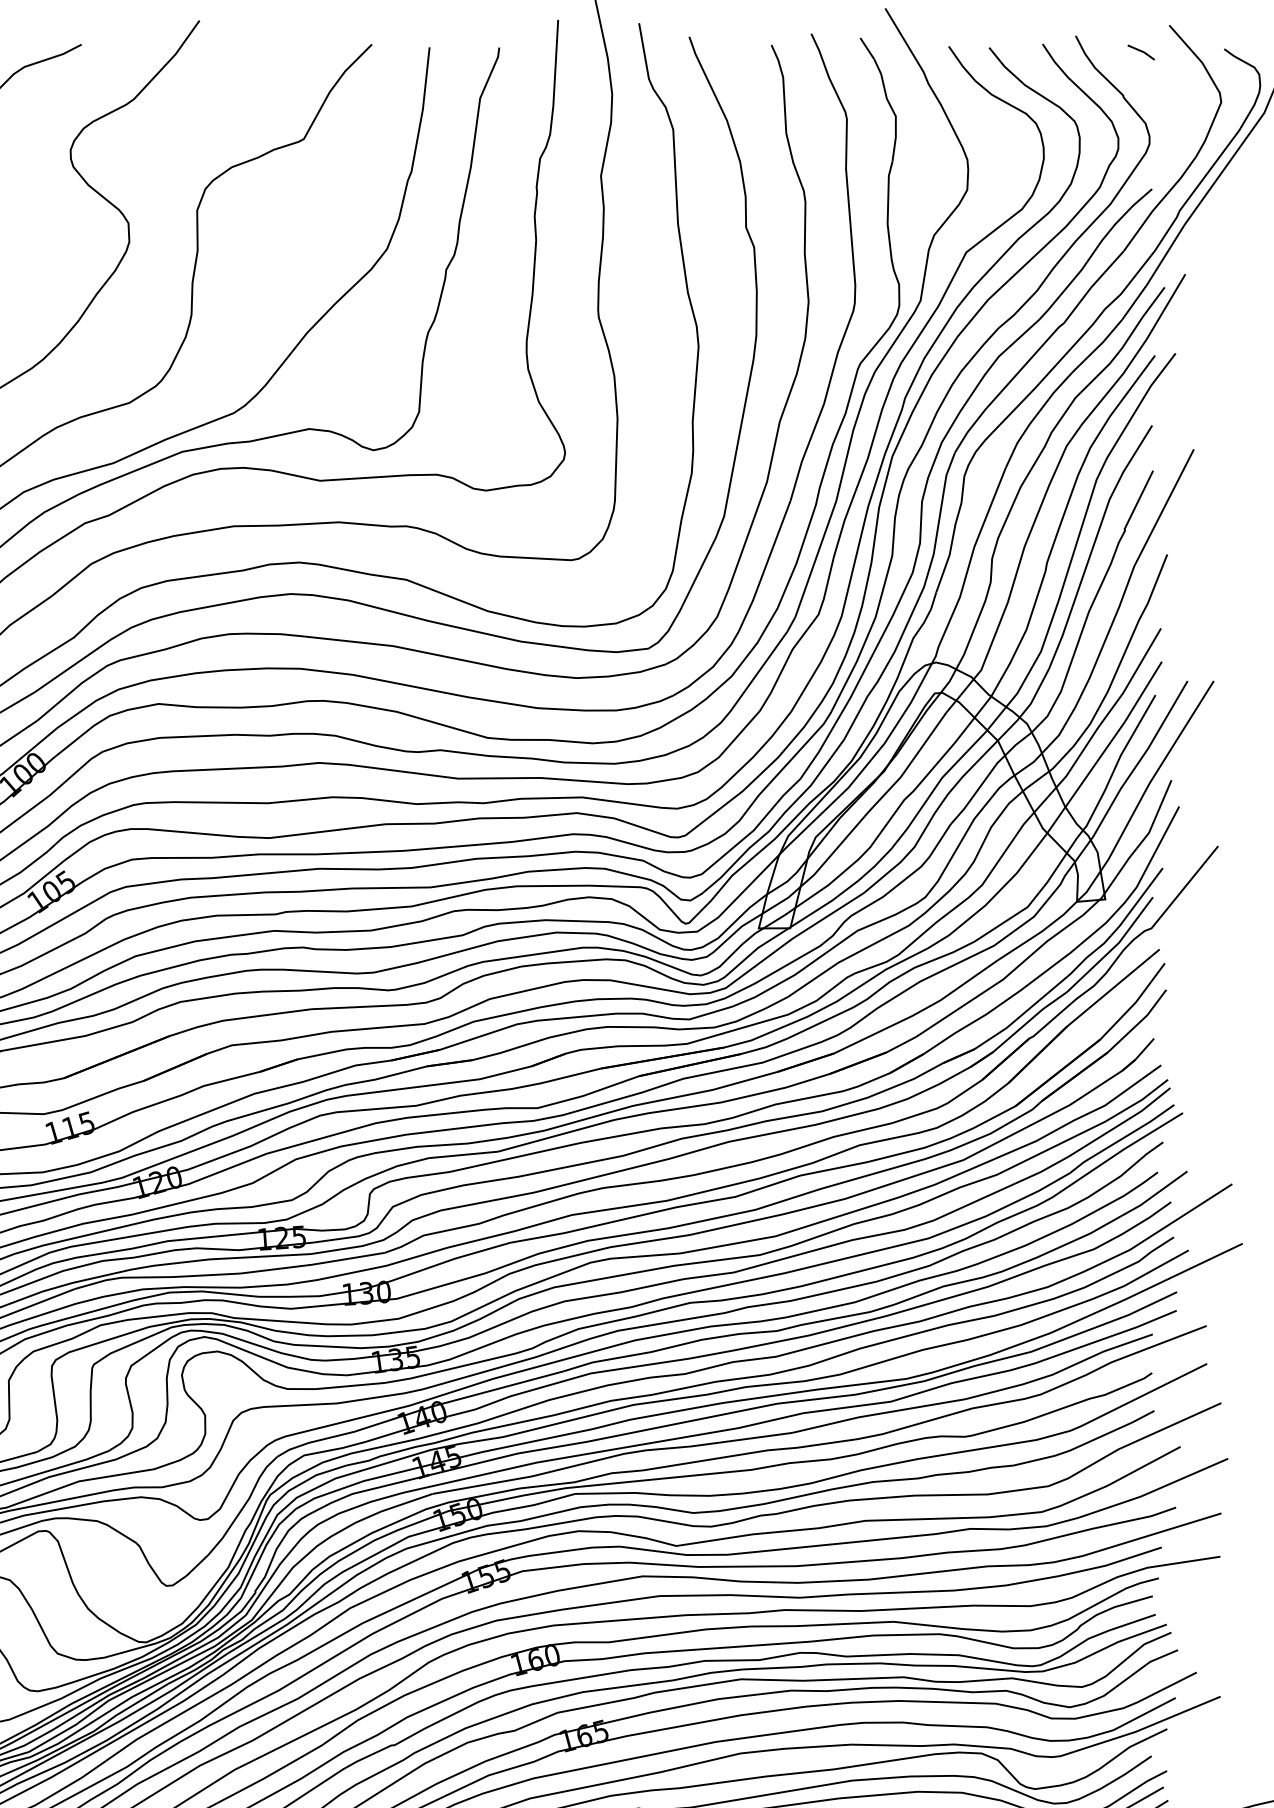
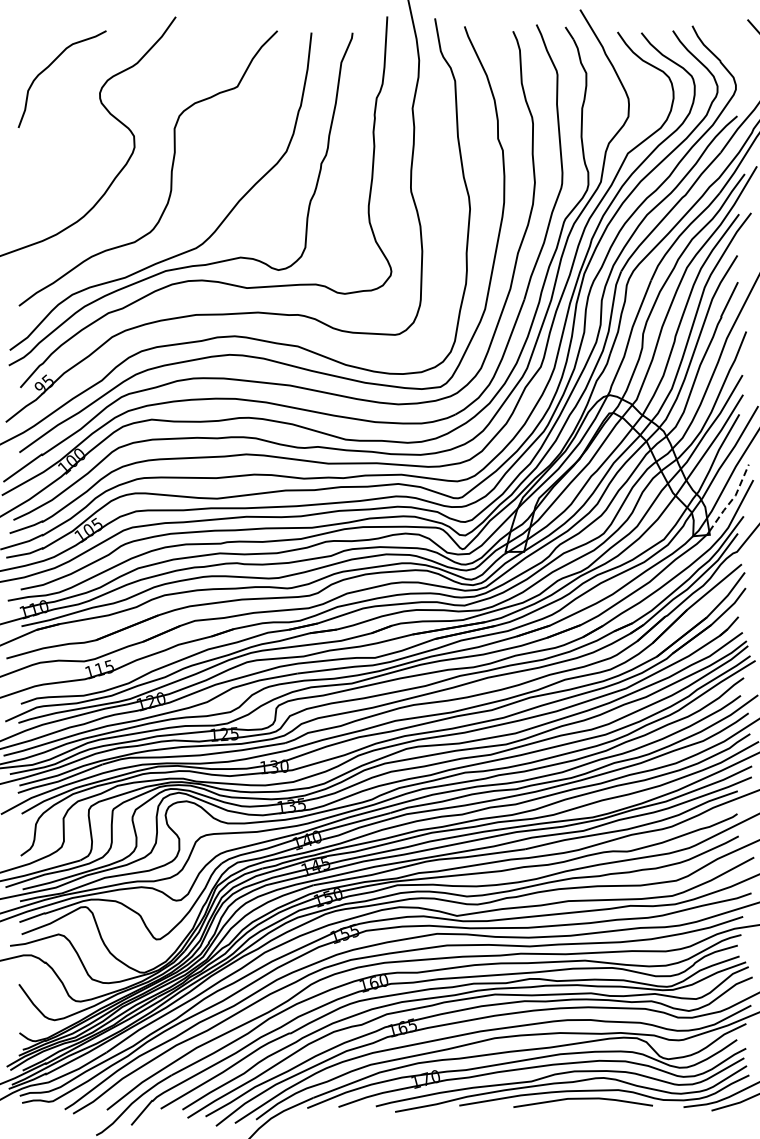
line: (1142, 52) -> (731, 35), removed
line: (1143, 839) -> (732, 499), solid -> dashed

